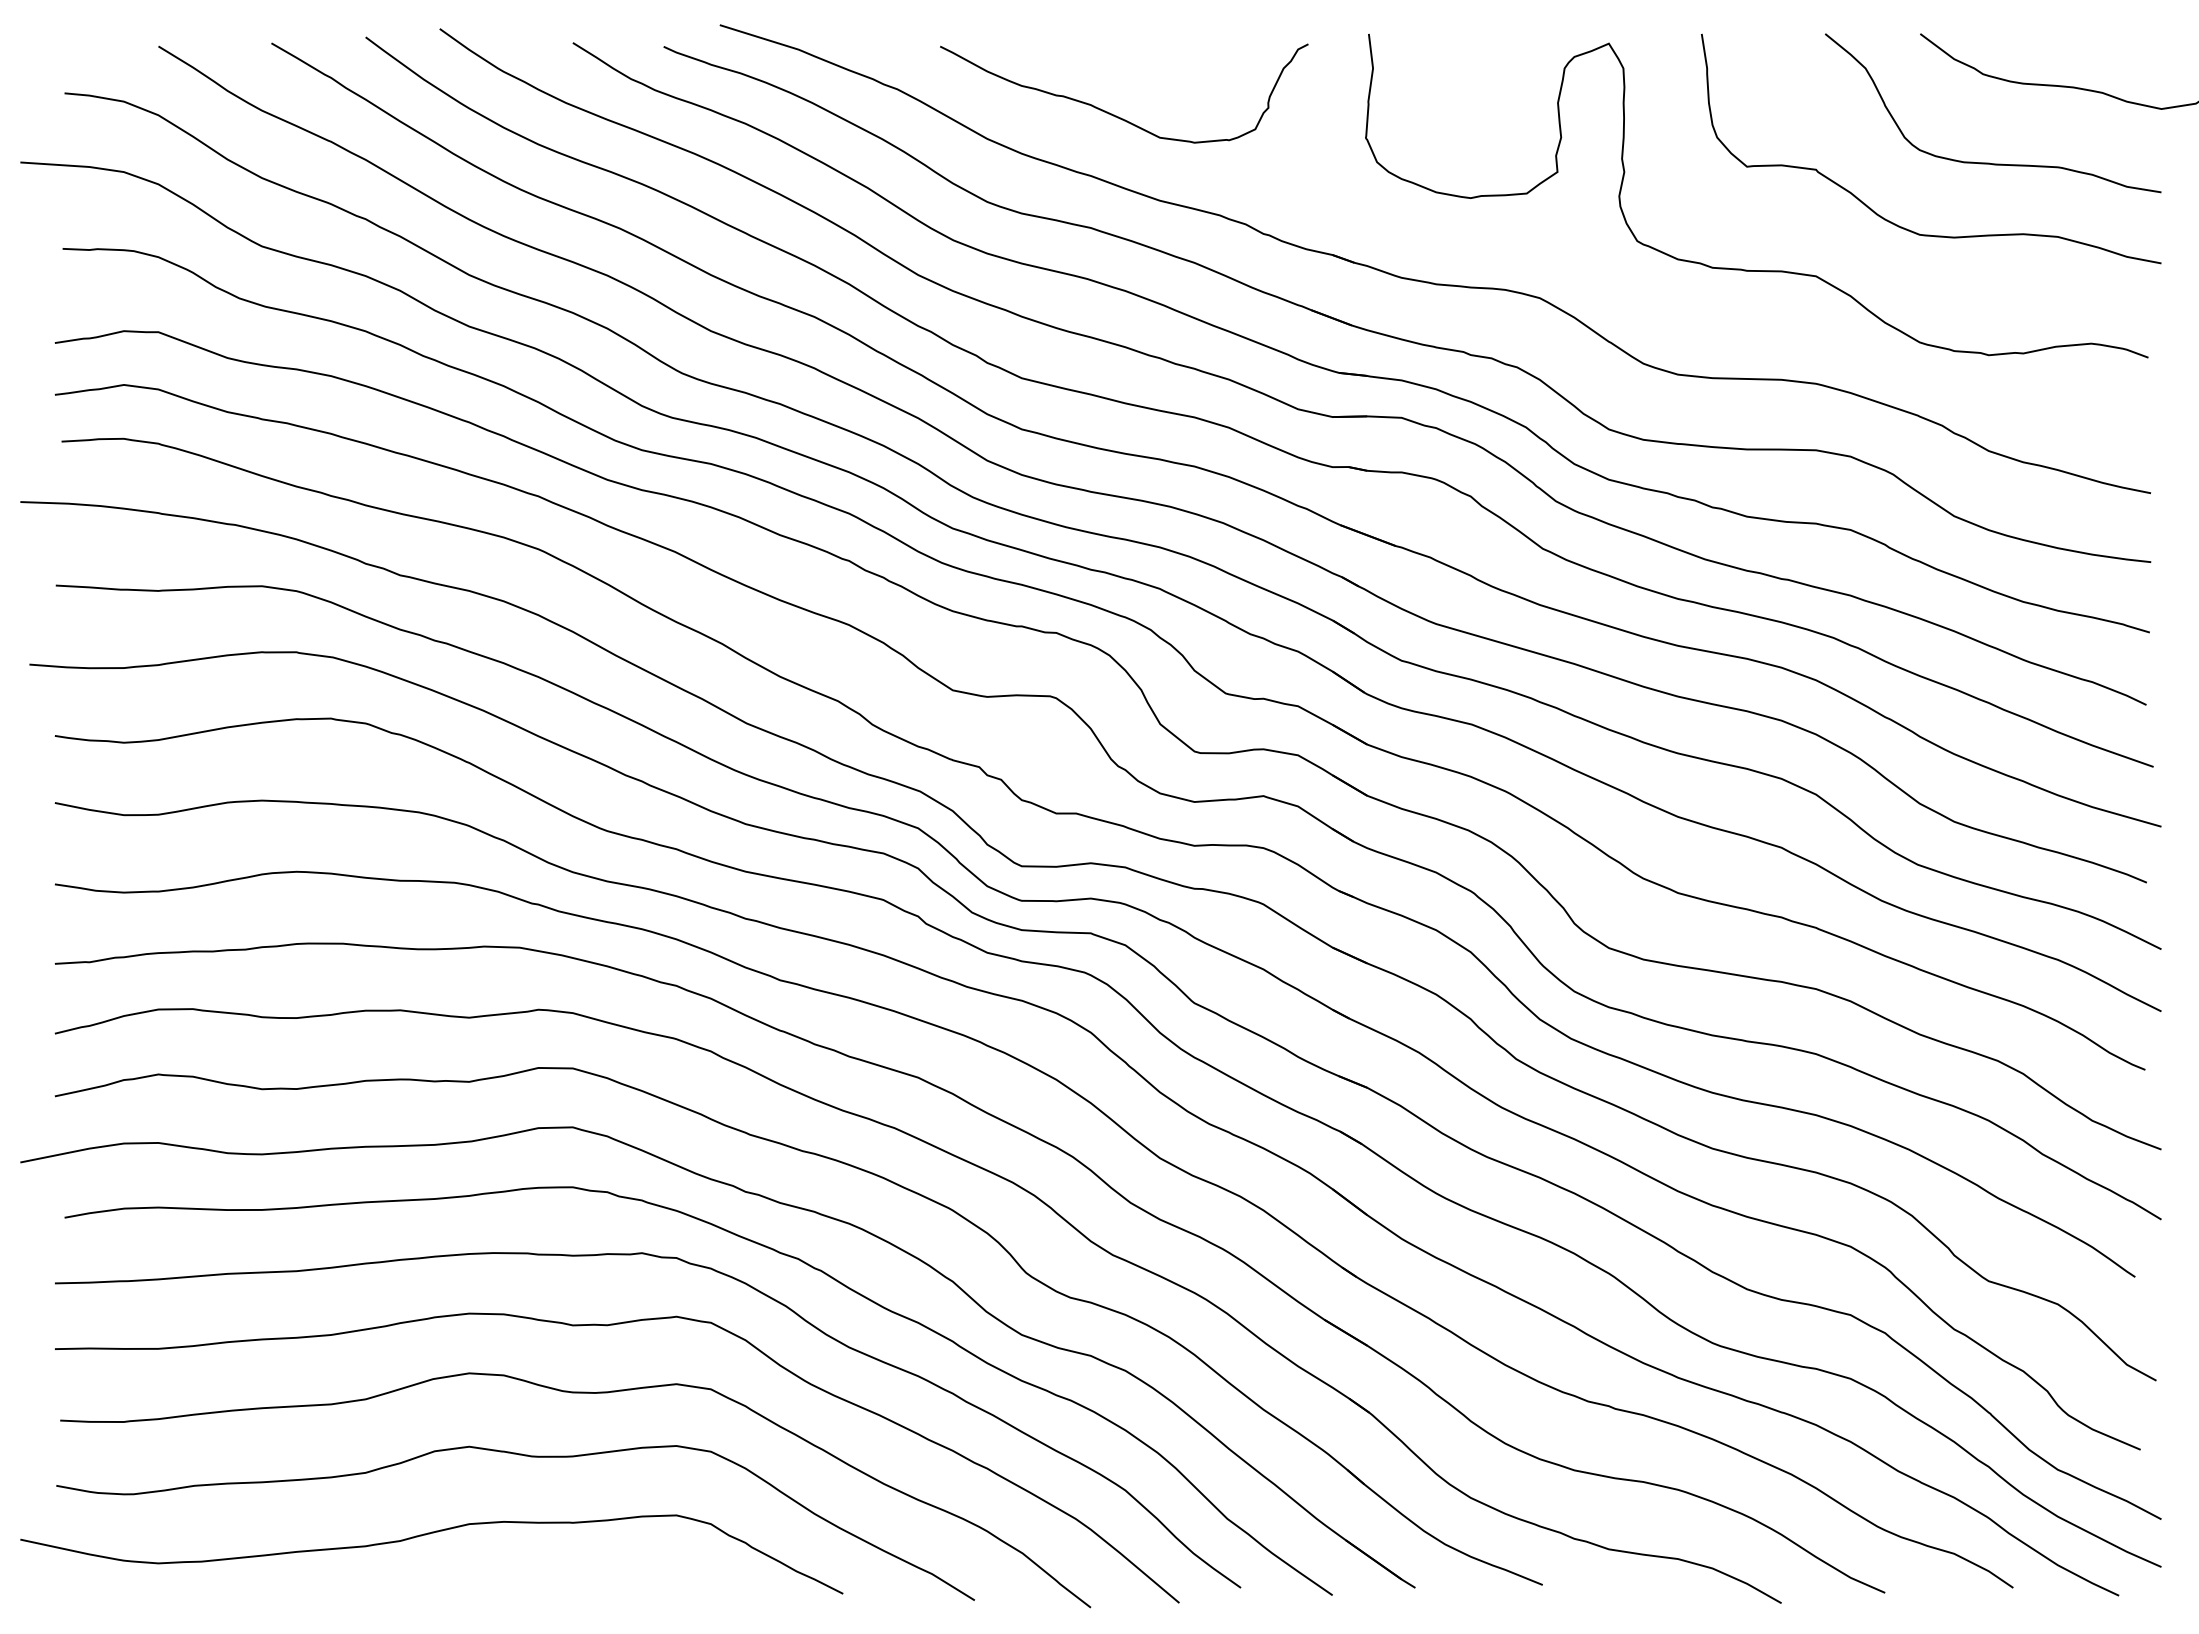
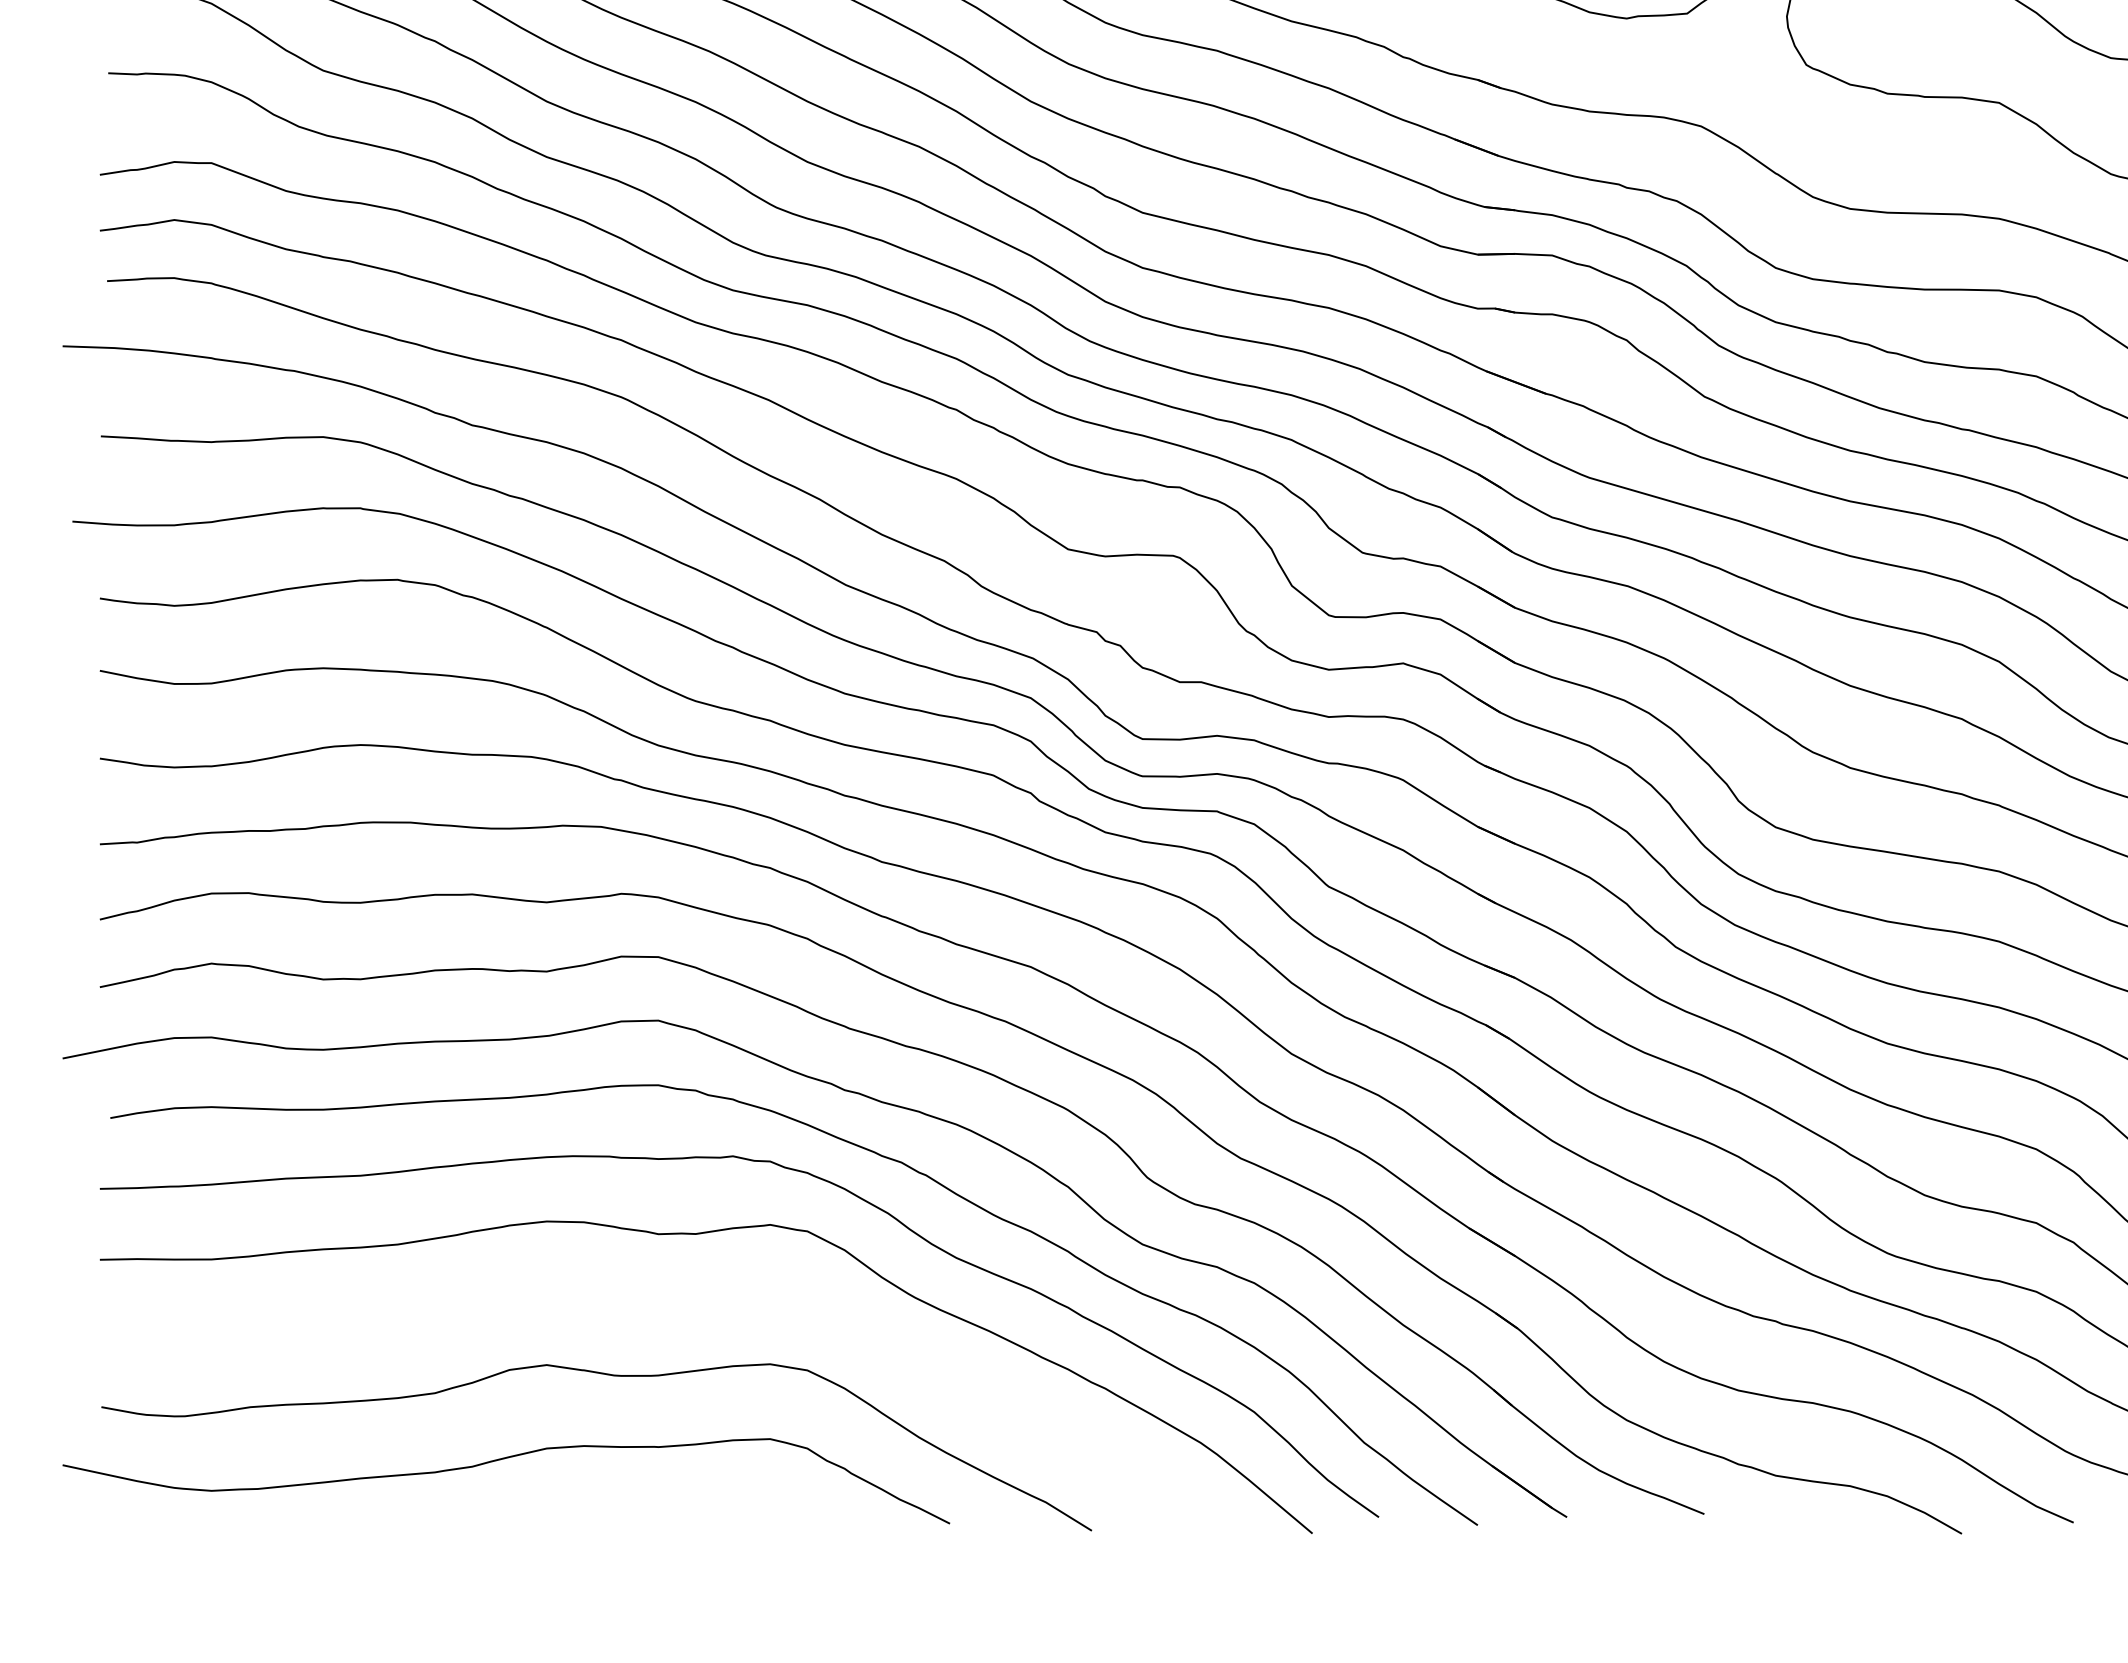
curve: (575, 1393) -> (661, 1307), removed

